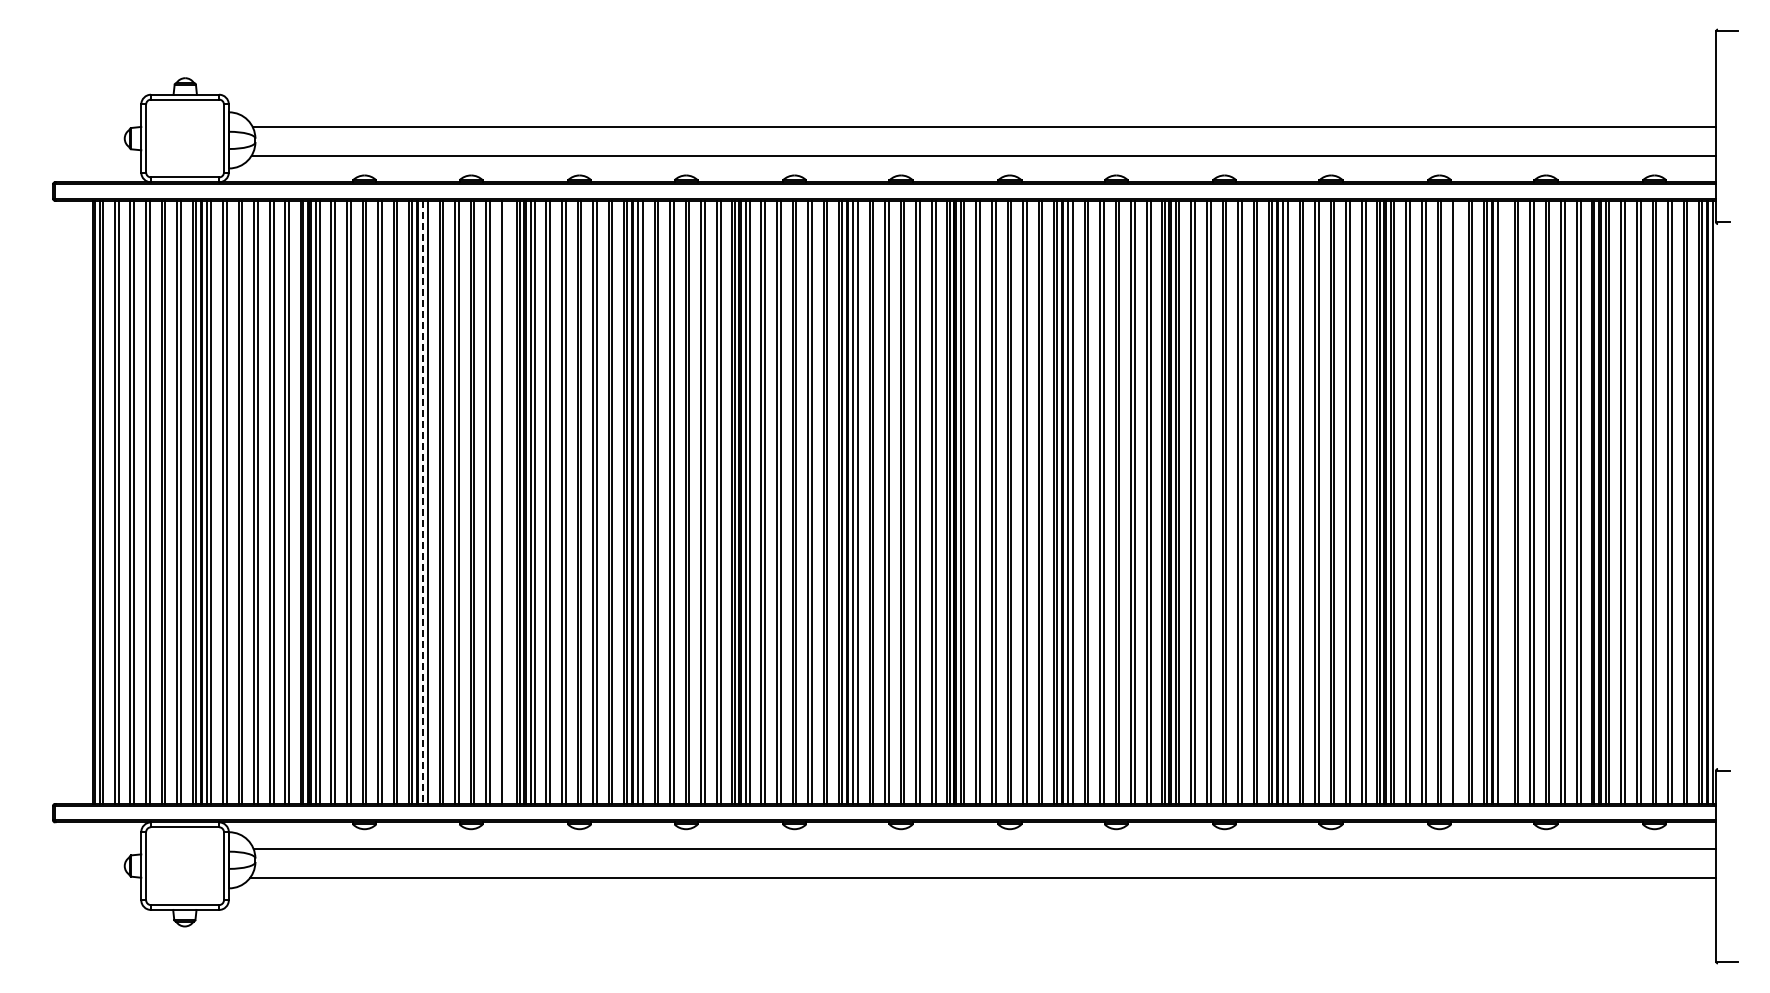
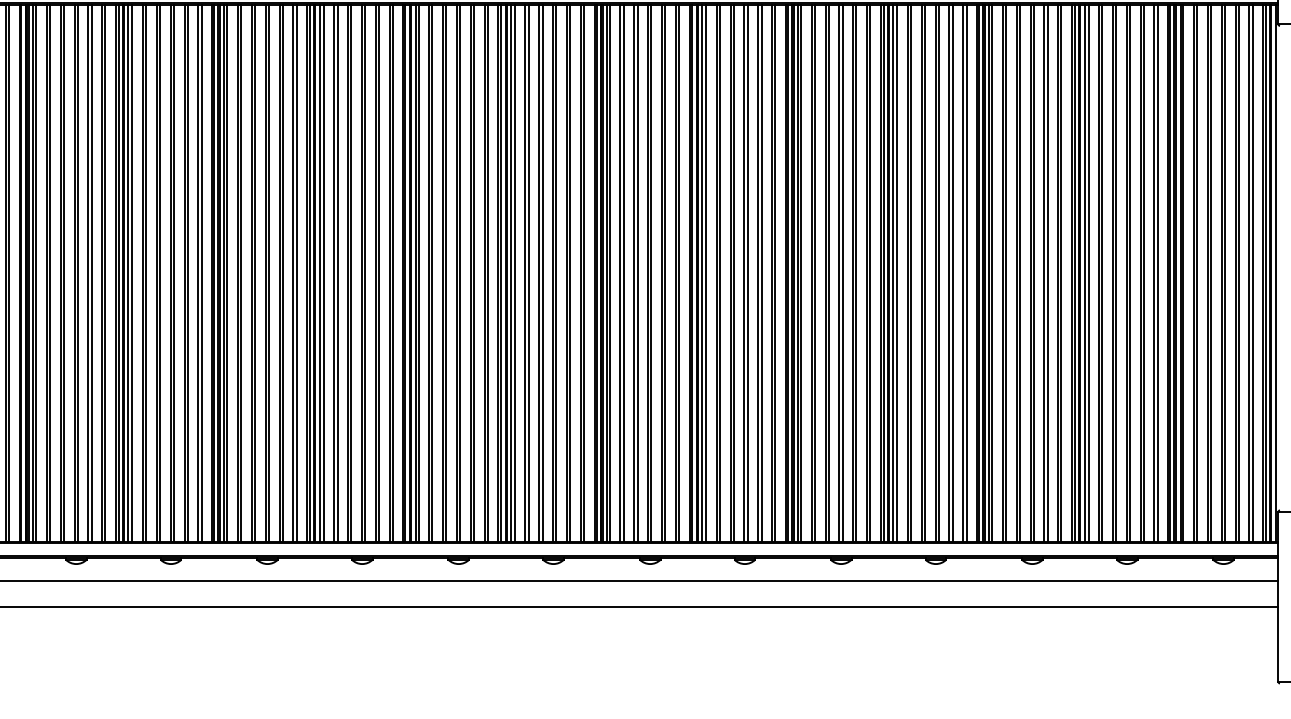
line: (505, 501) -> (201, 272), added
line: (1456, 501) -> (1047, 272), added
line: (1502, 501) -> (1088, 272), added
line: (423, 502) -> (128, 273), dashed -> solid

